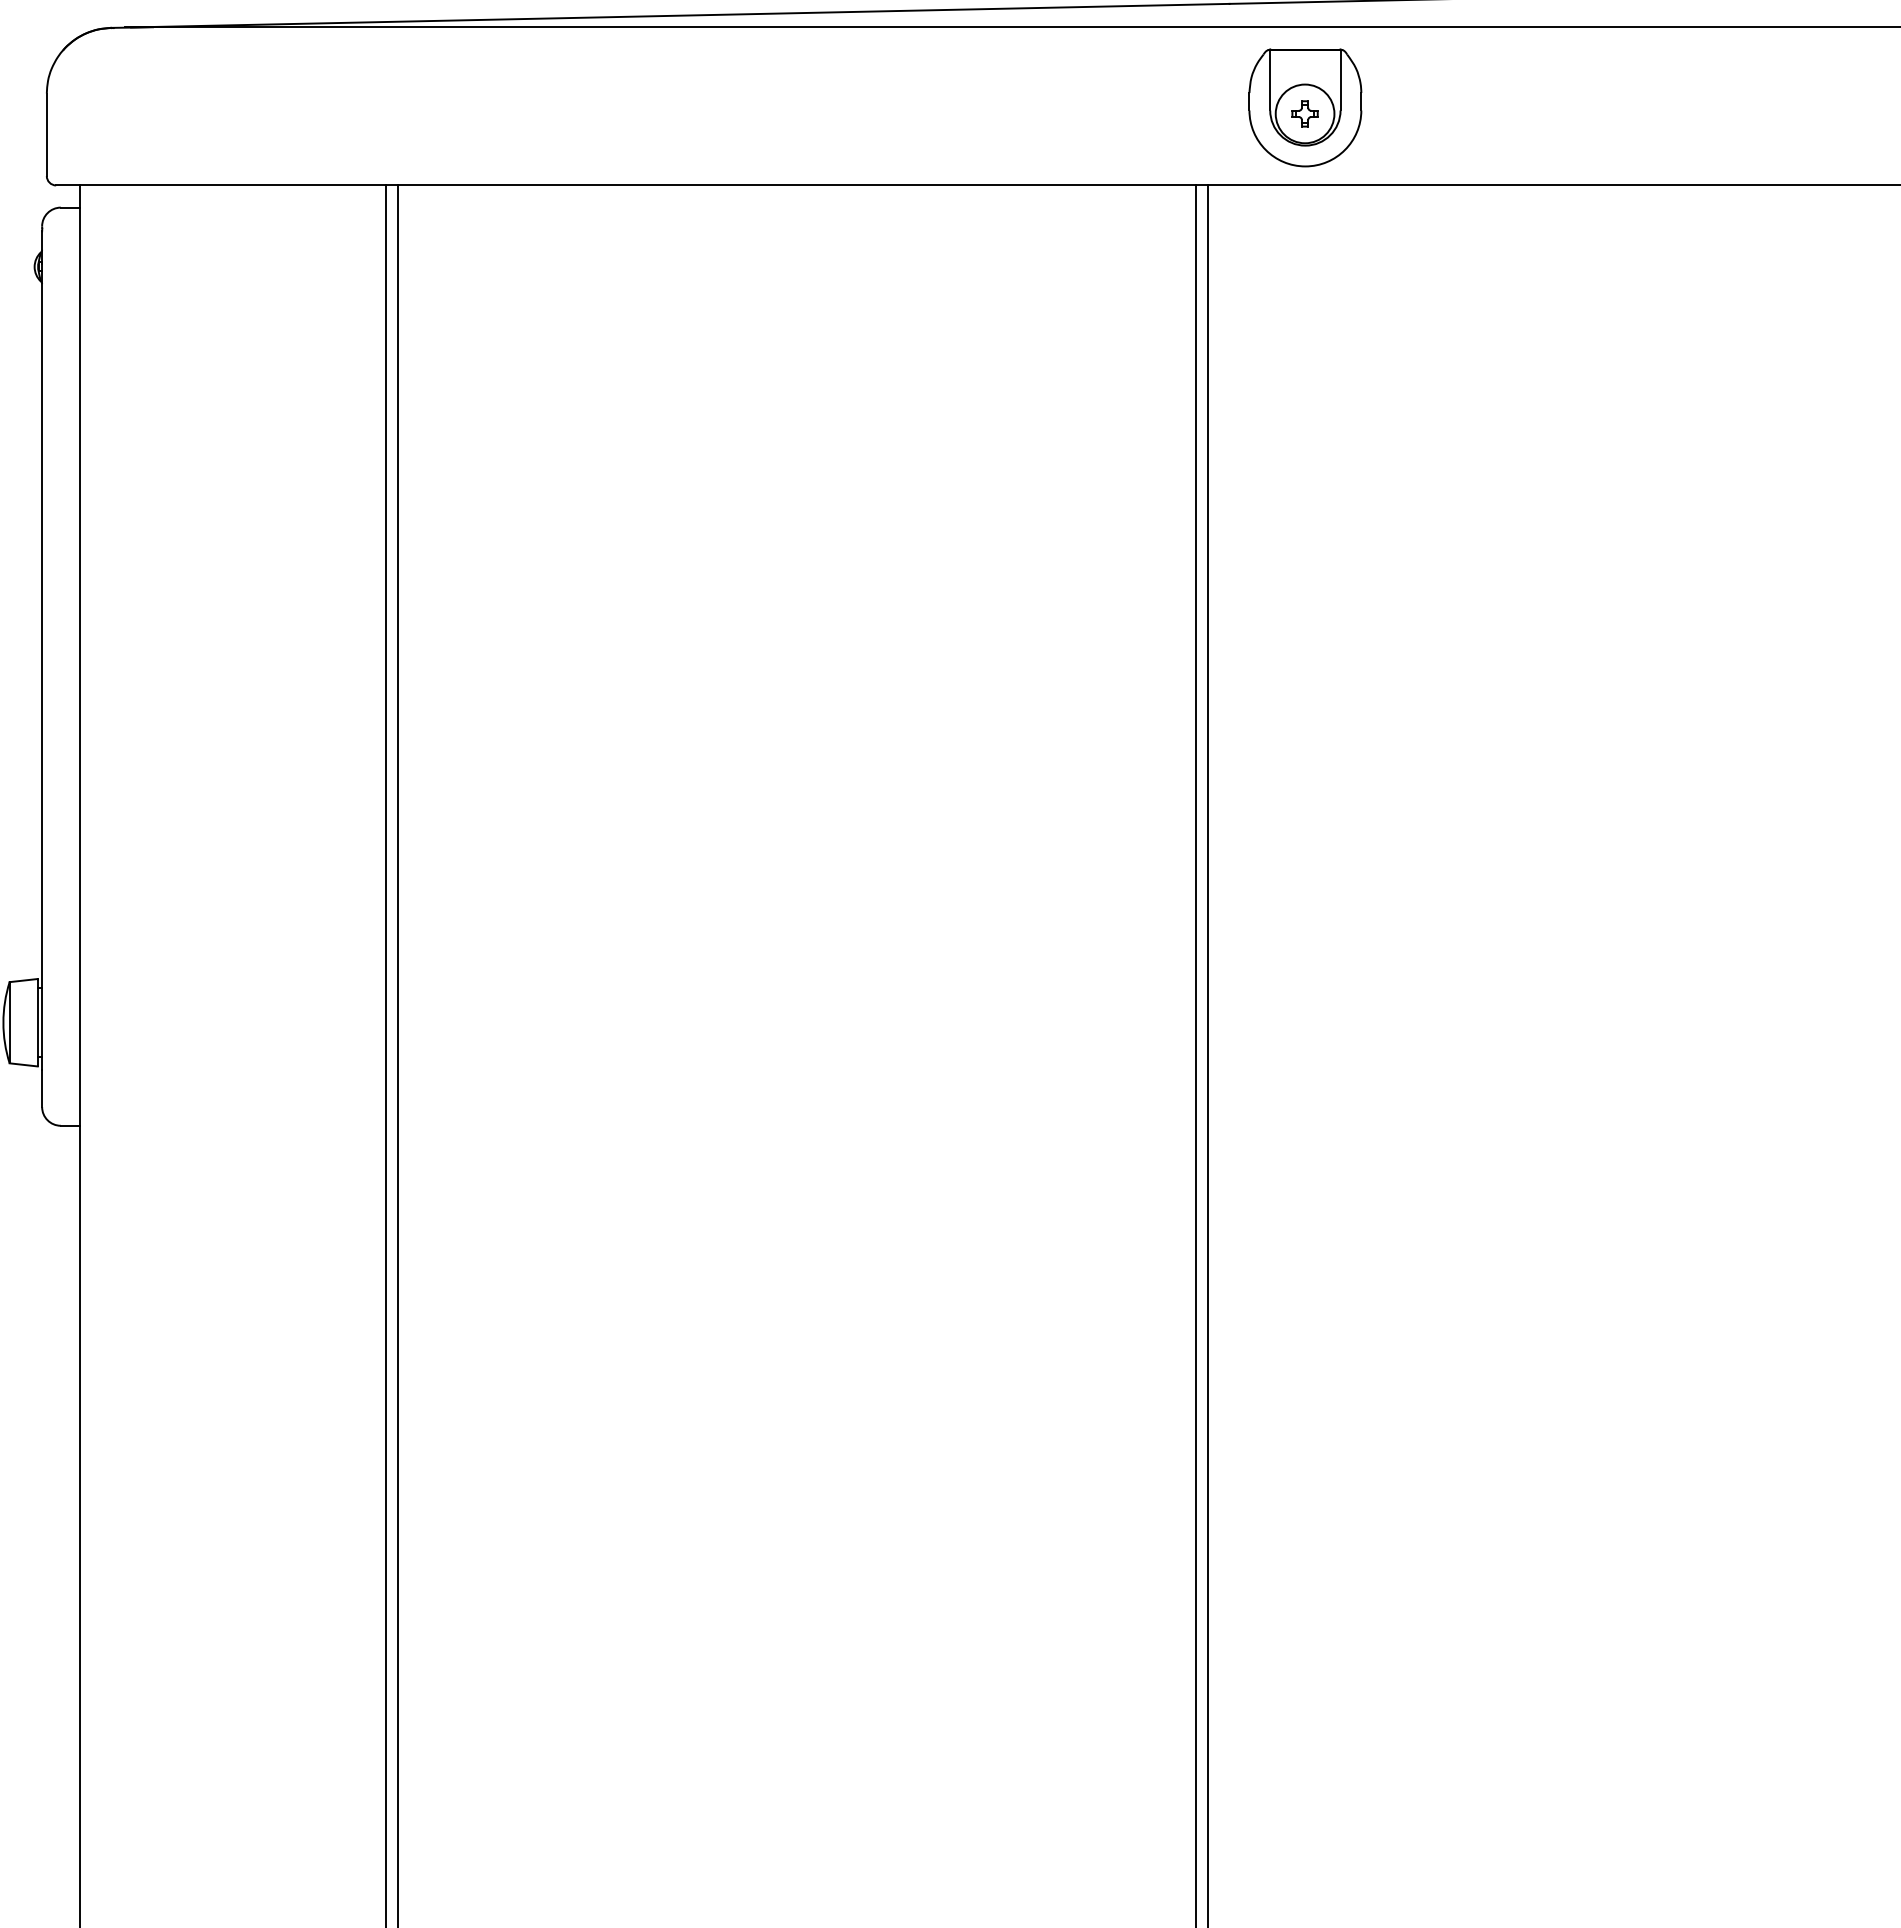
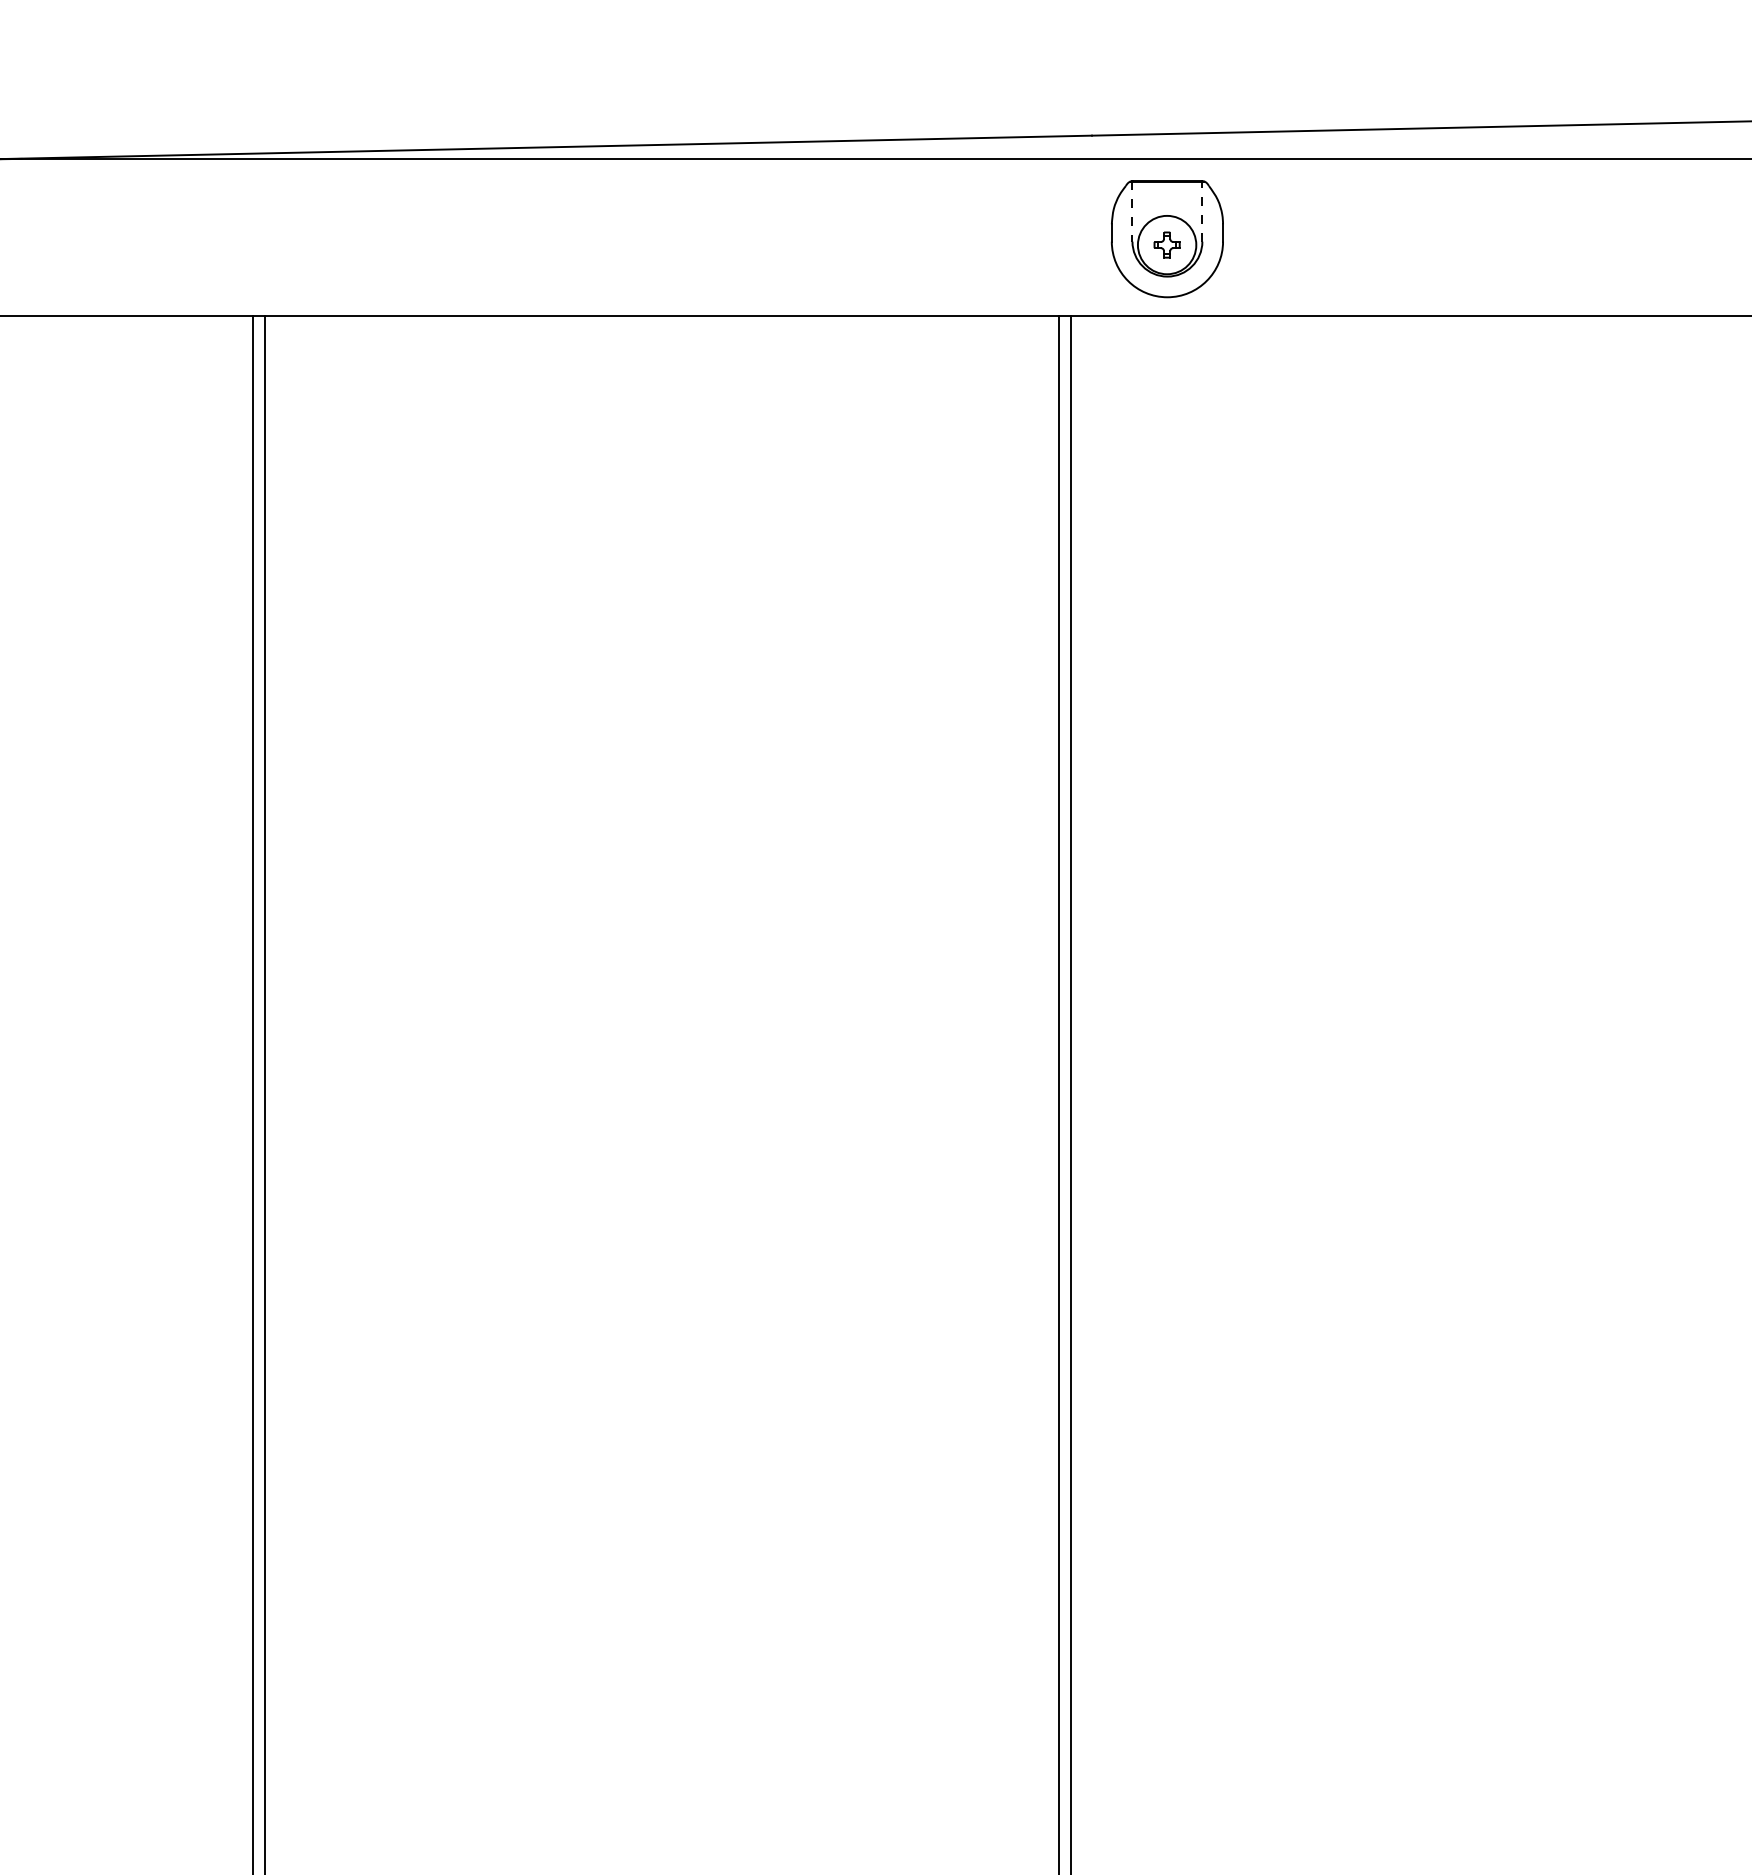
line: (1340, 79) -> (1202, 210), solid -> dashed
line: (1270, 80) -> (1132, 211), solid -> dashed

